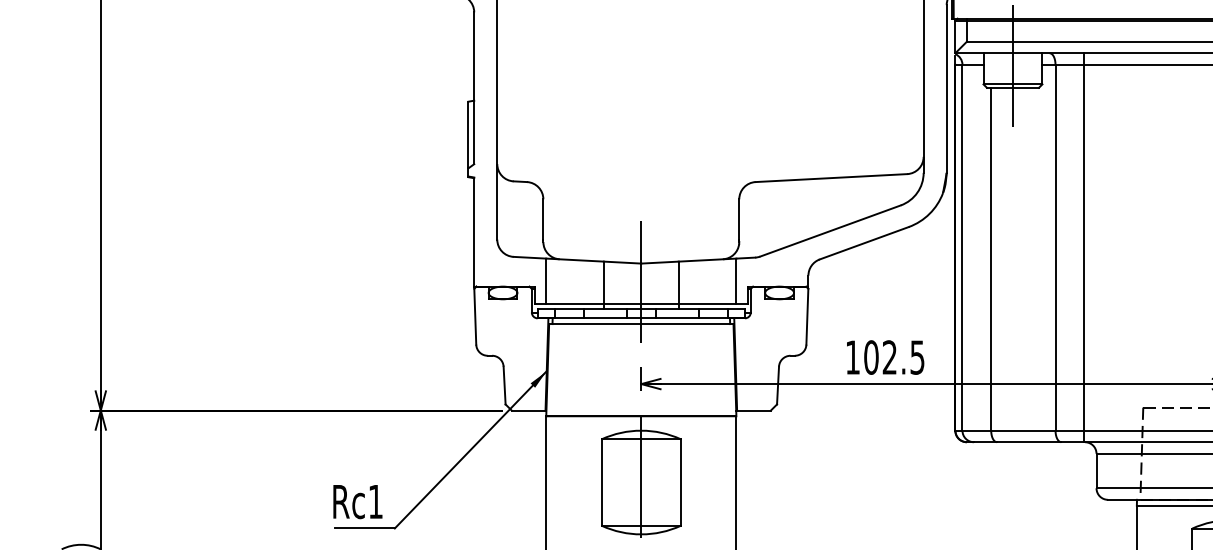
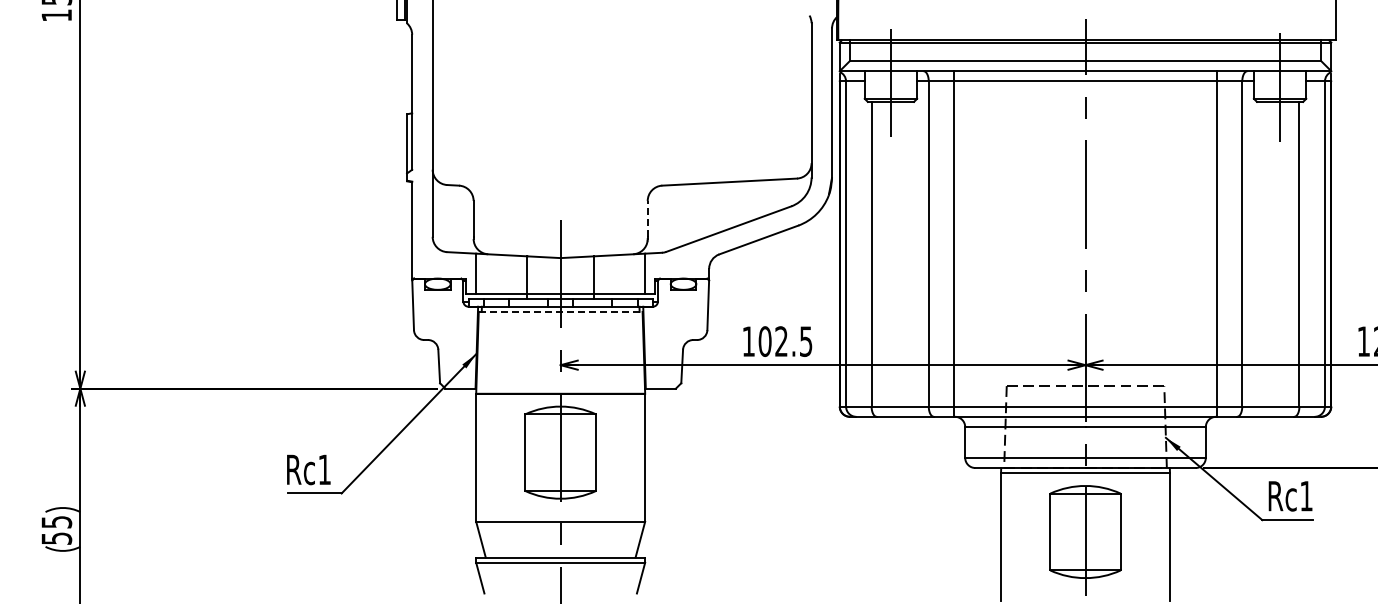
line: (739, 219) -> (647, 218), solid -> dashed
line: (641, 323) -> (560, 311), solid -> dashed

